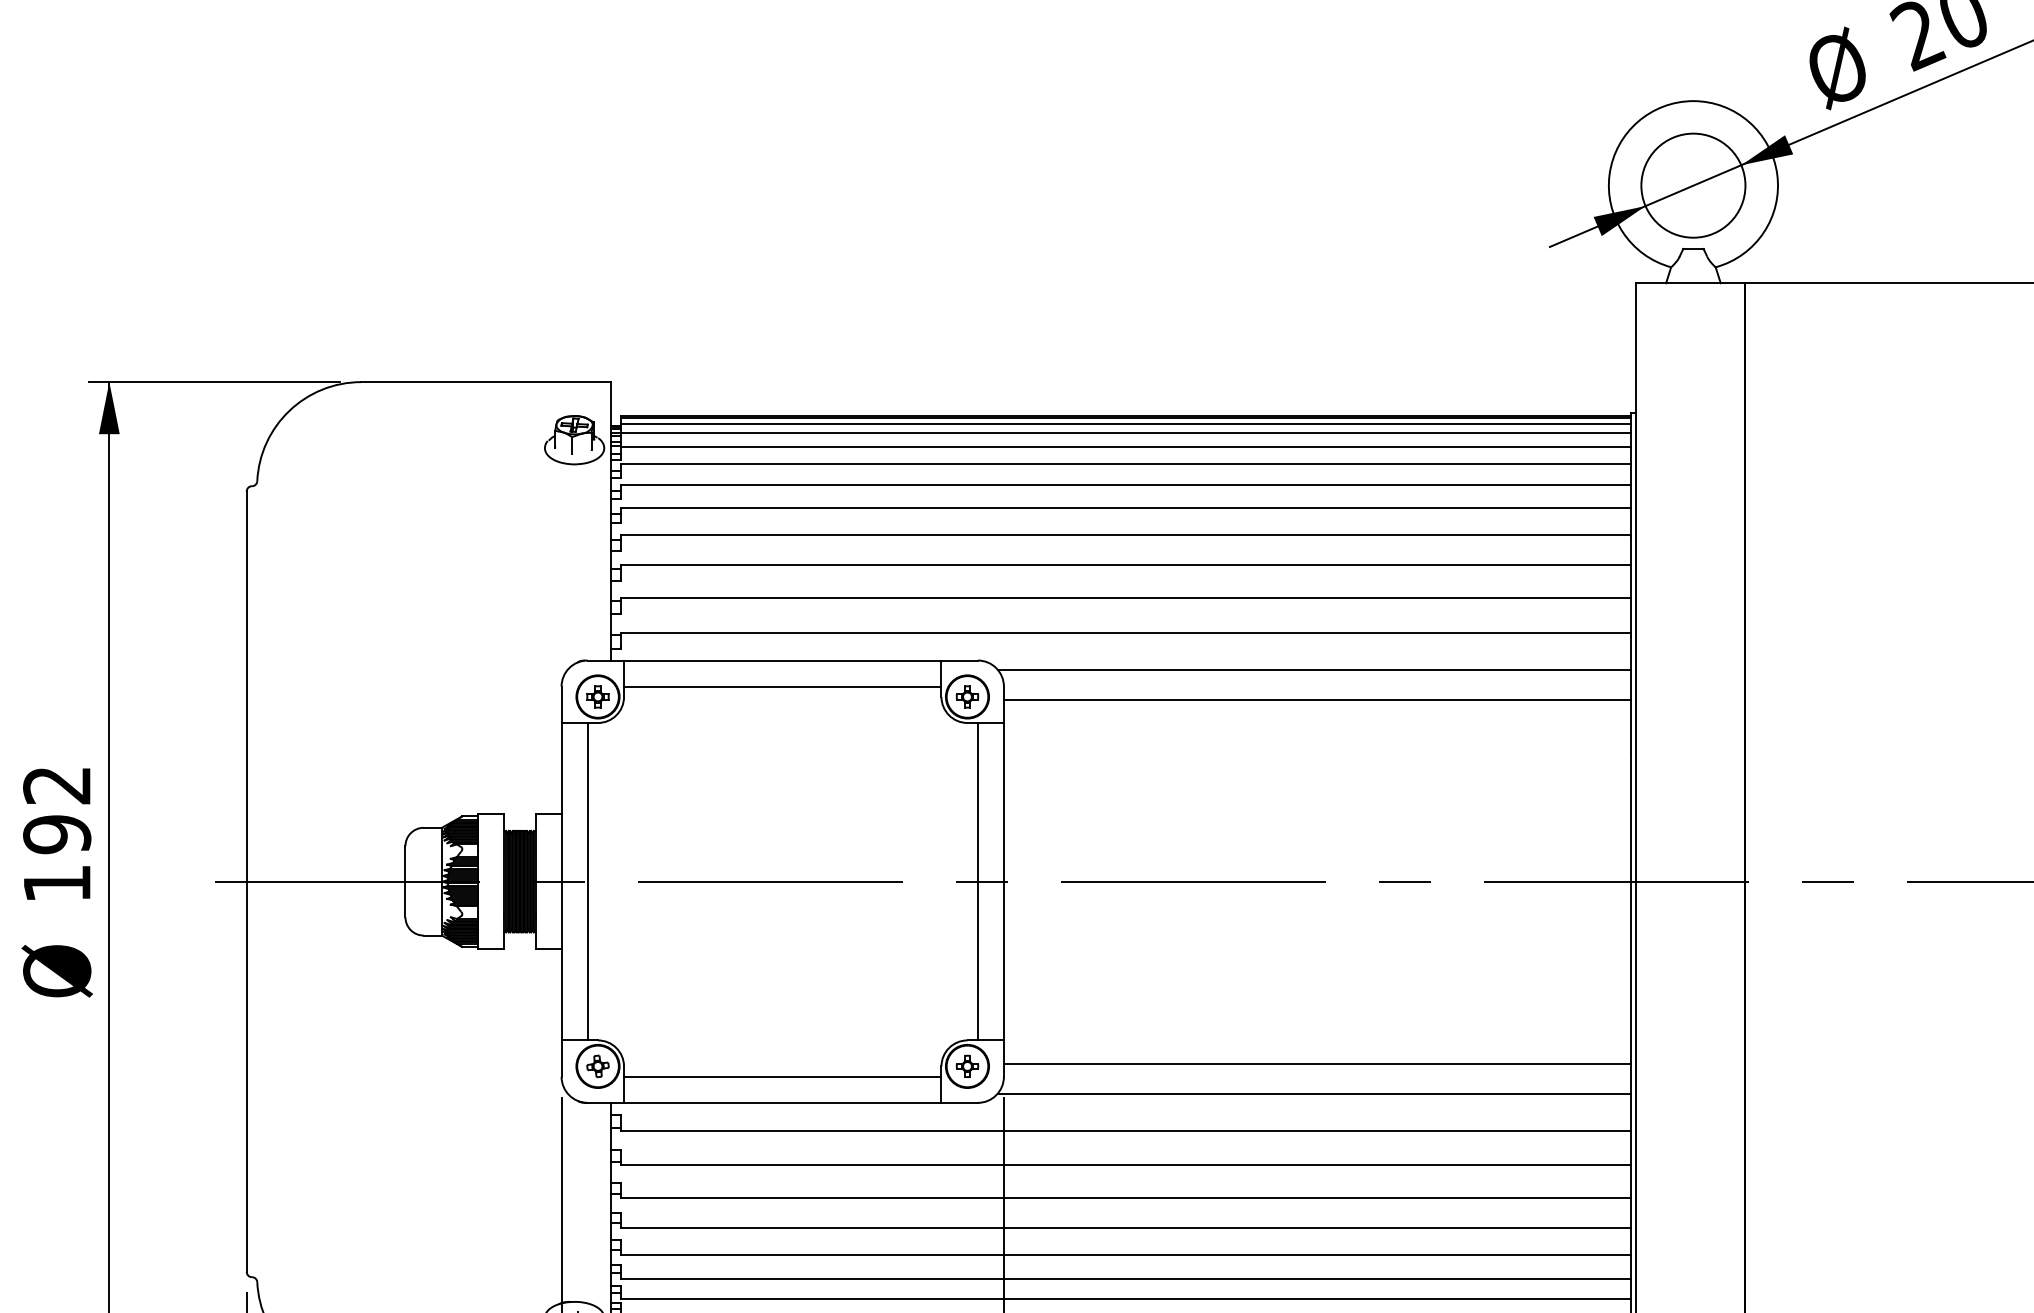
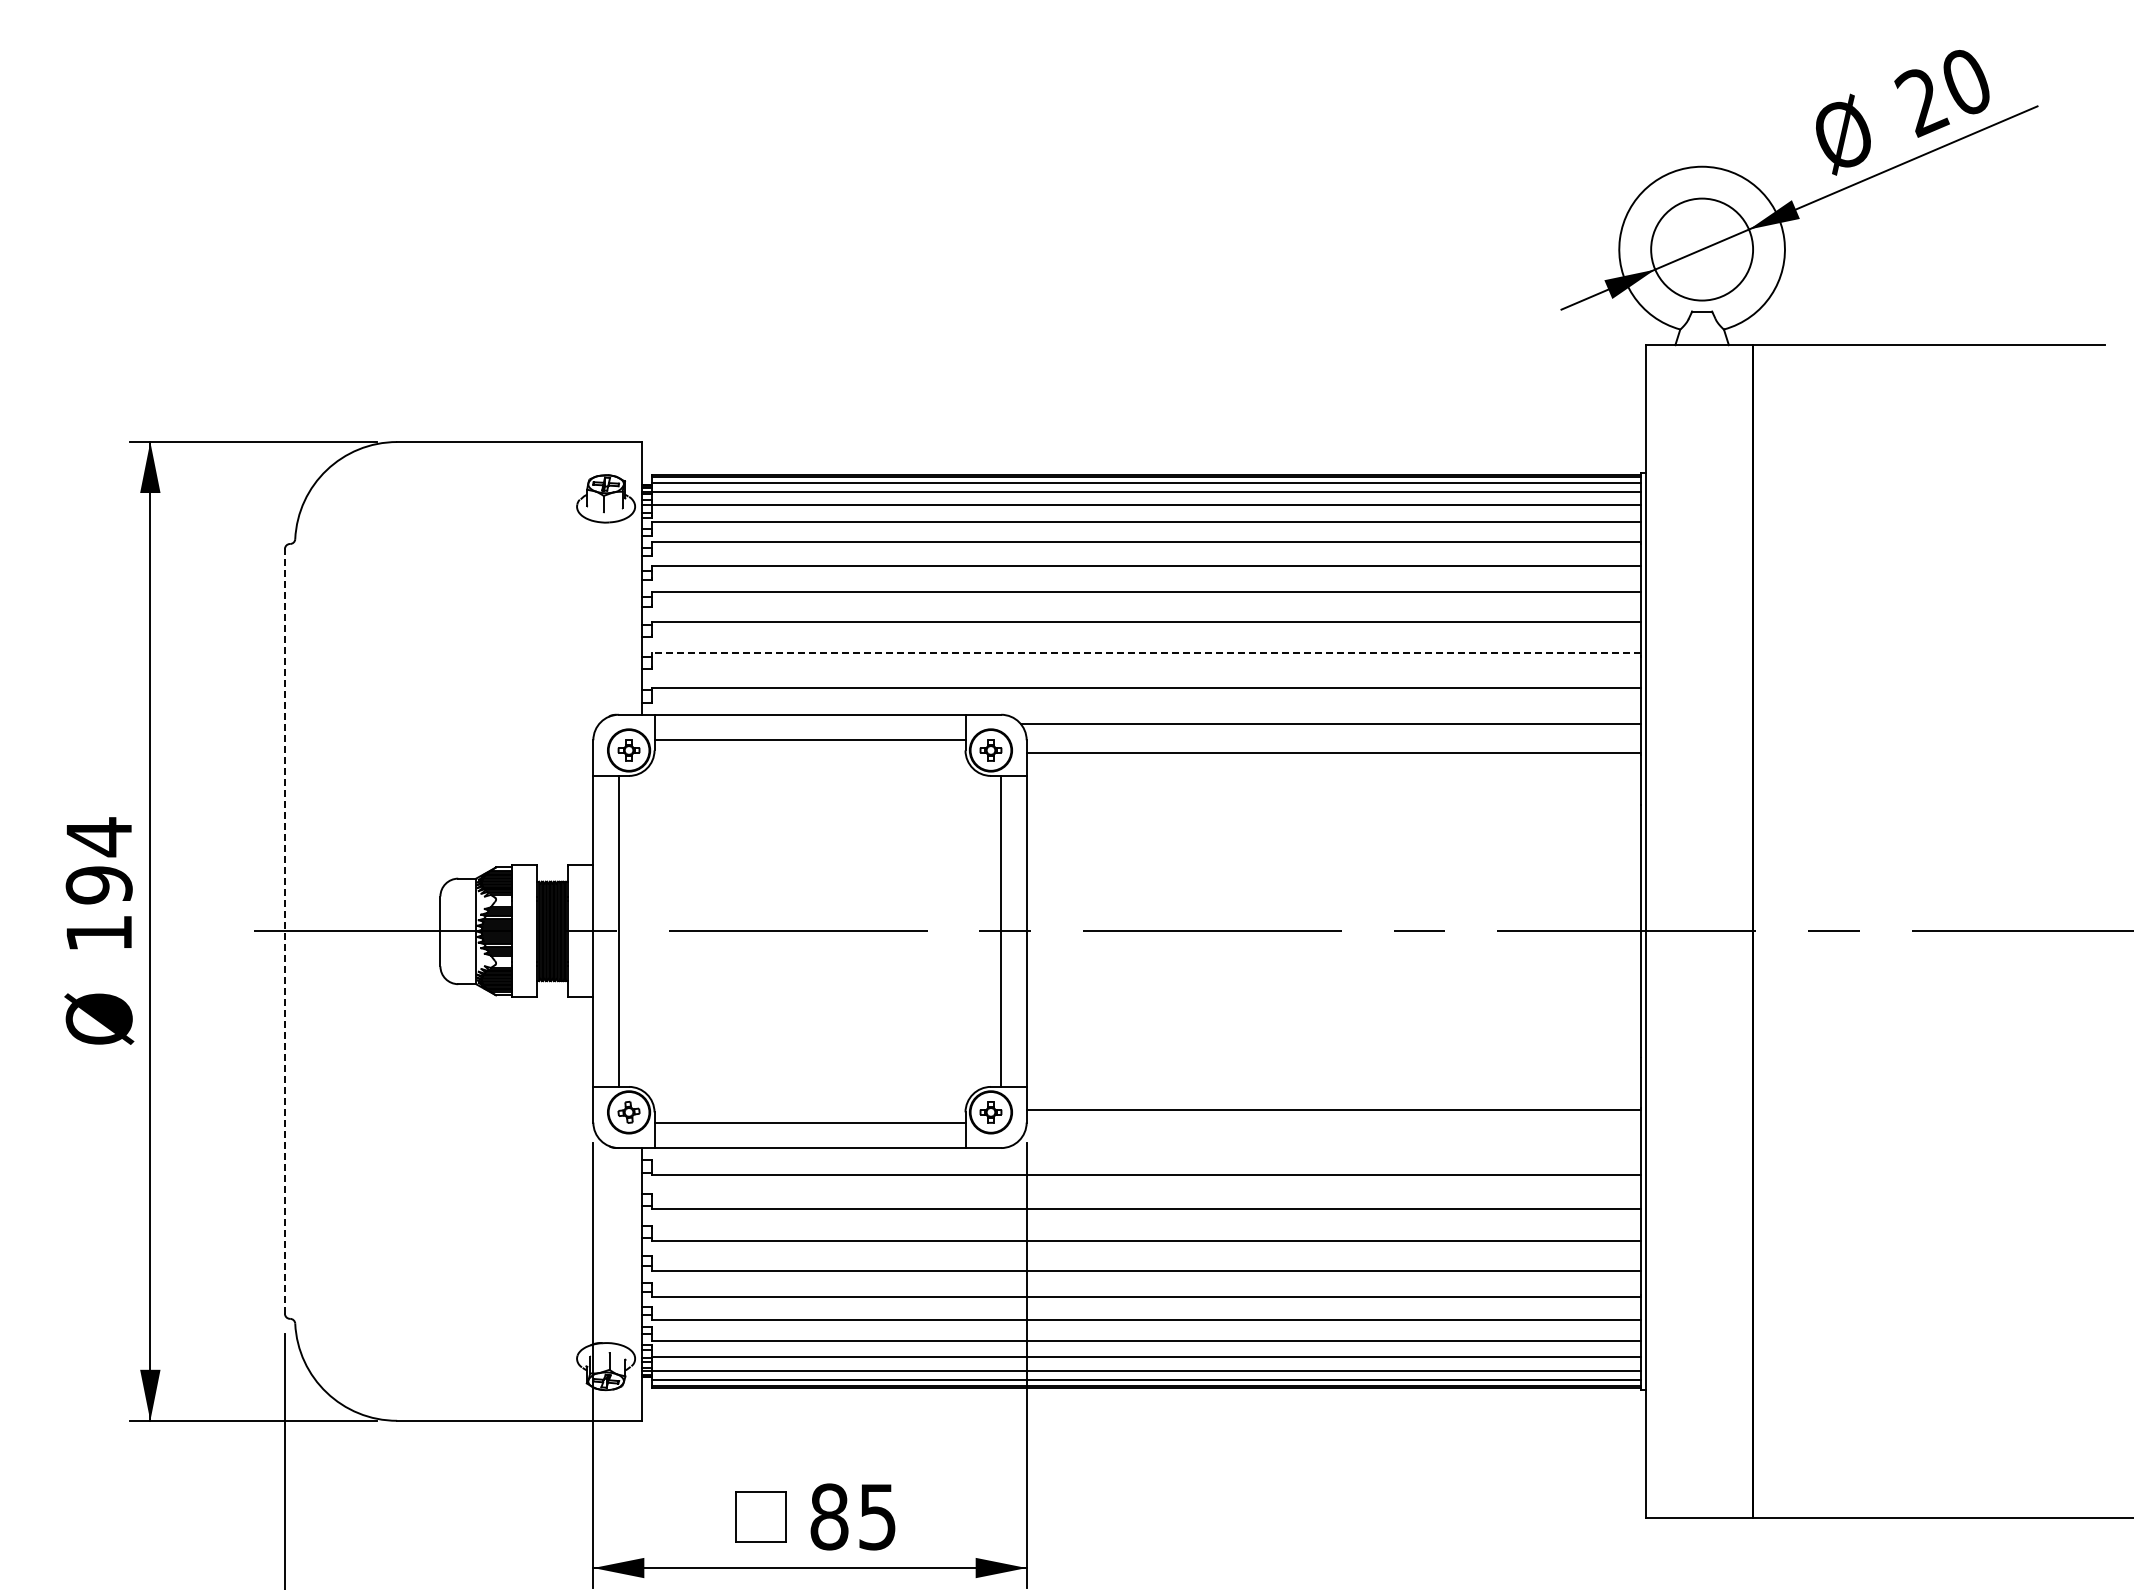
line: (1125, 597) -> (1145, 653), solid -> dashed
text: (56, 785) -> (98, 837), 192 -> 194
line: (246, 880) -> (284, 930), solid -> dashed
line: (1314, 1094) -> (1330, 1139), removed

